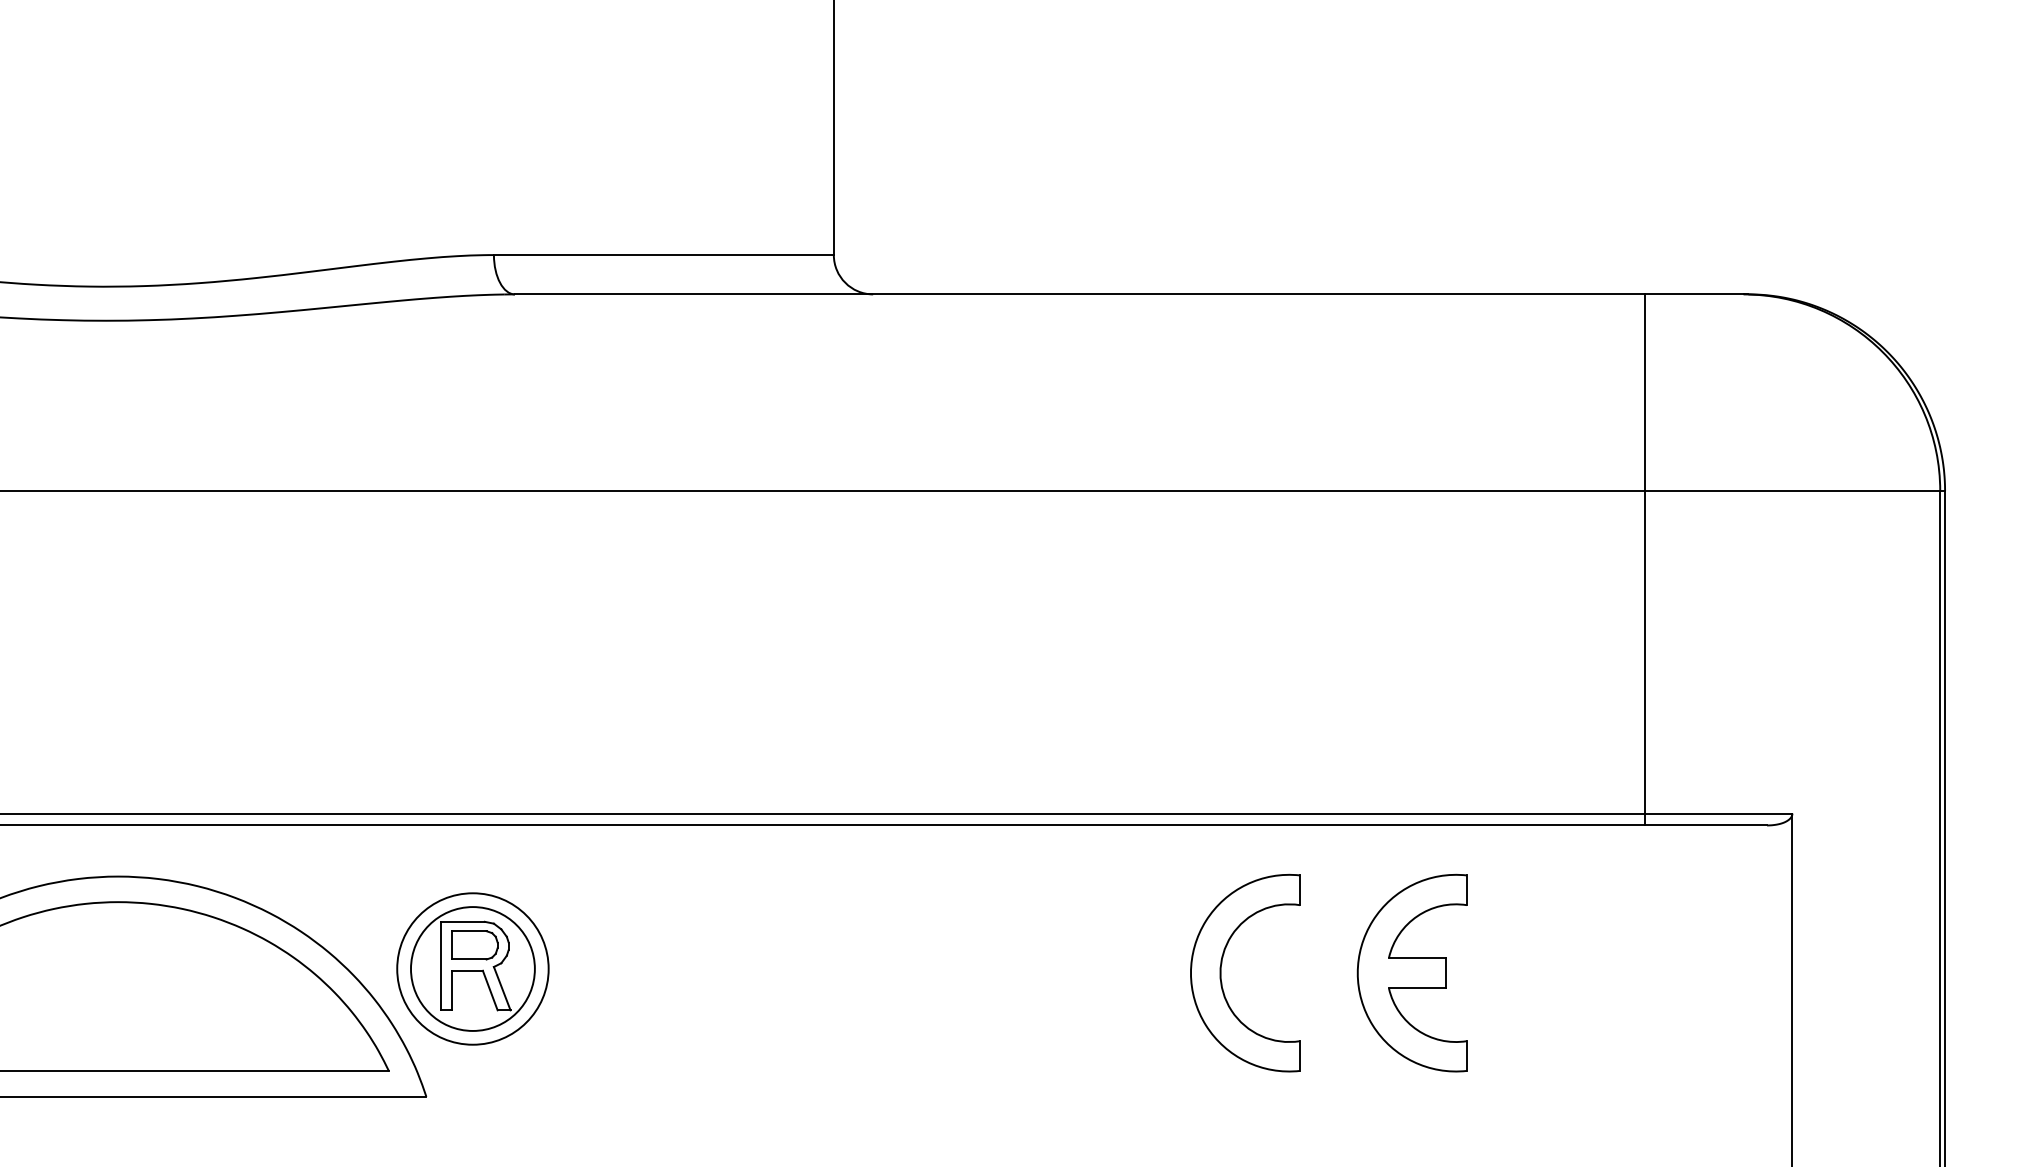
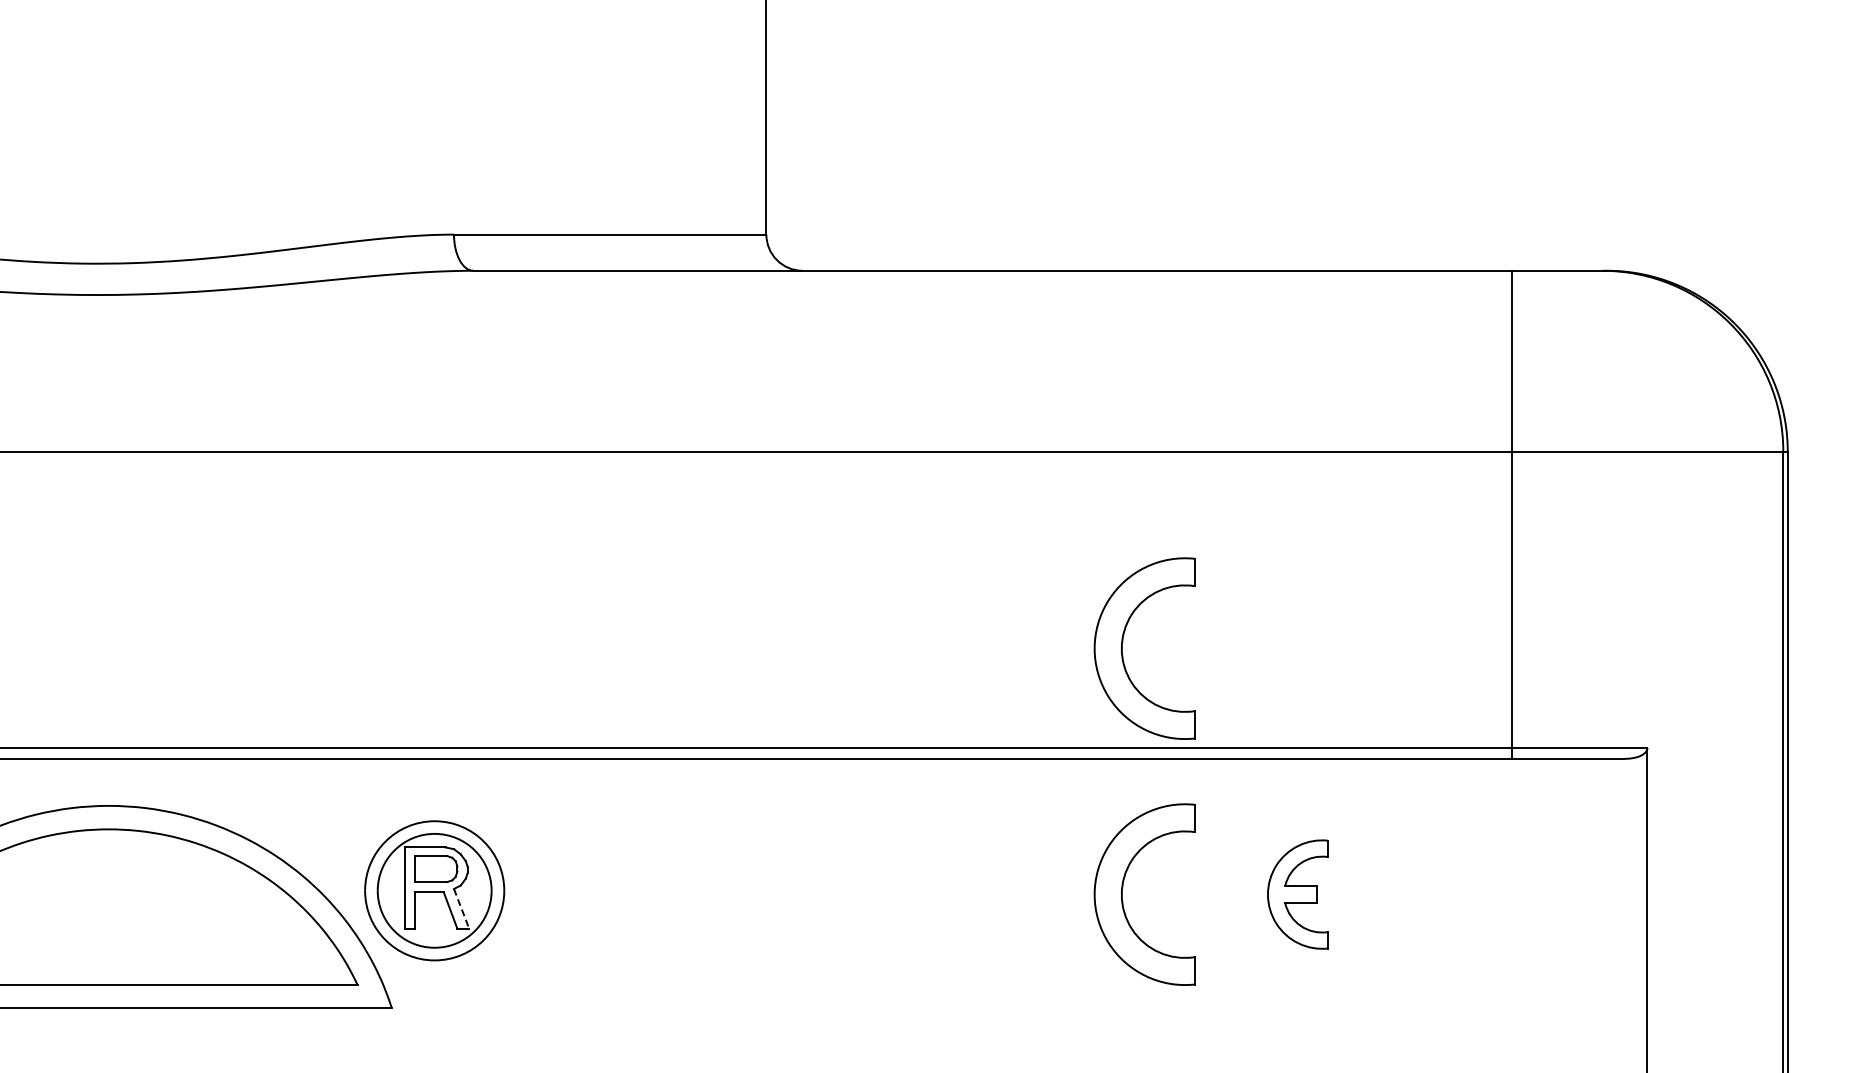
part: (1221, 705) -> (1122, 648), added
part: (1411, 973) -> (1297, 894), size x0.6
line: (502, 989) -> (461, 909), solid -> dashed

